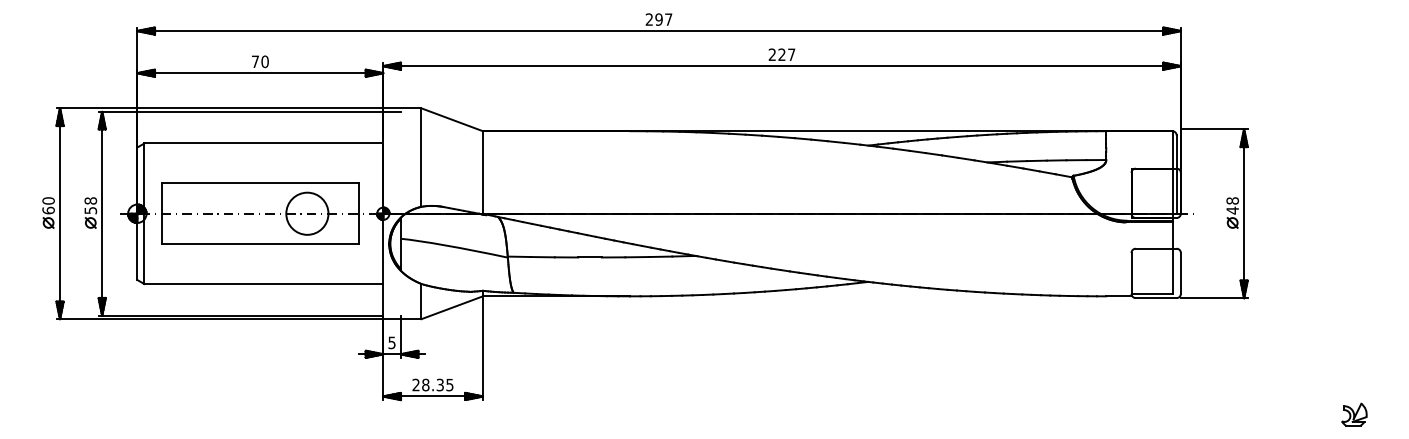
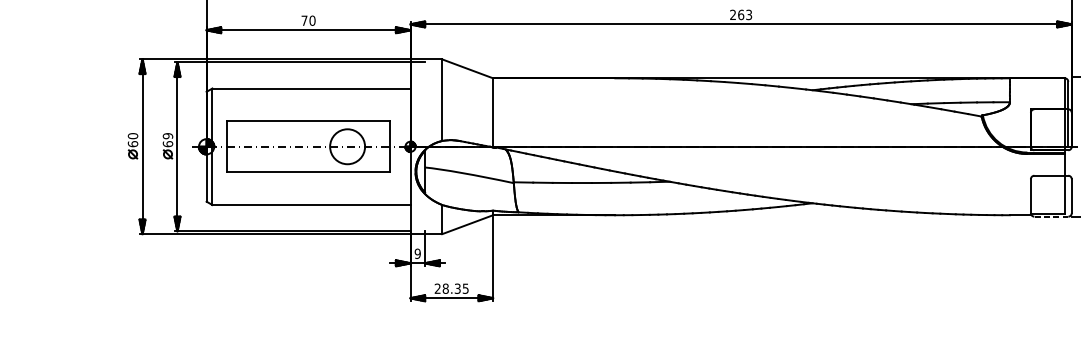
text: (786, 54) -> (744, 14), 227 -> 263
text: (90, 205) -> (167, 139), 58 -> 69
line: (1155, 298) -> (1050, 217), solid -> dashed
text: (391, 342) -> (417, 253), 5 -> 9

